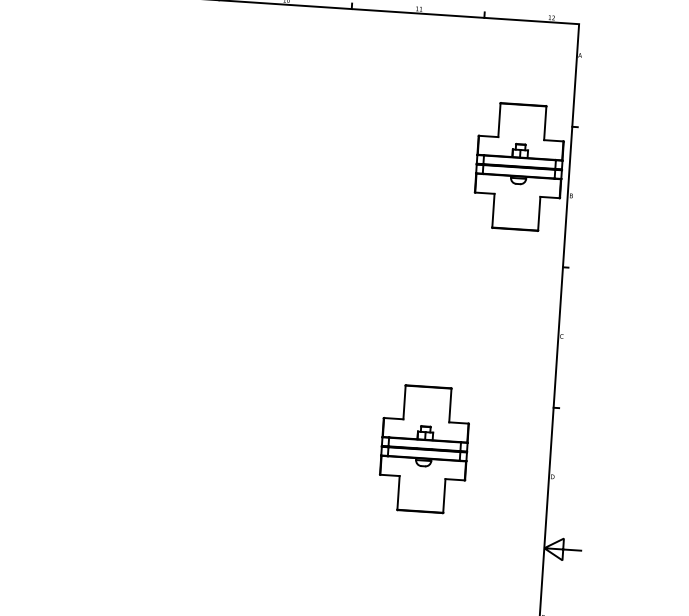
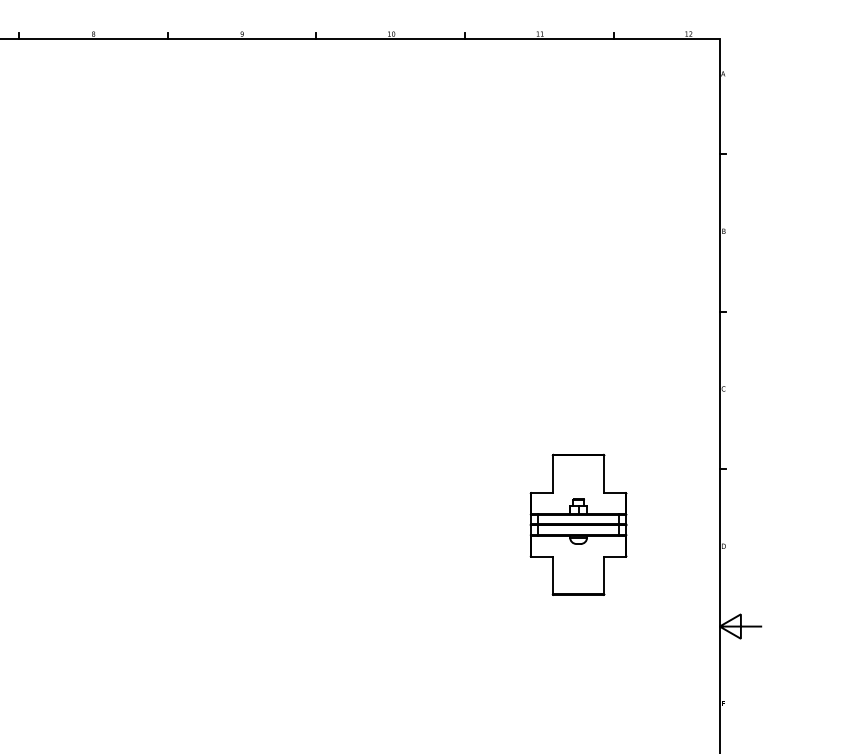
part: (519, 166) -> (663, 202), removed

